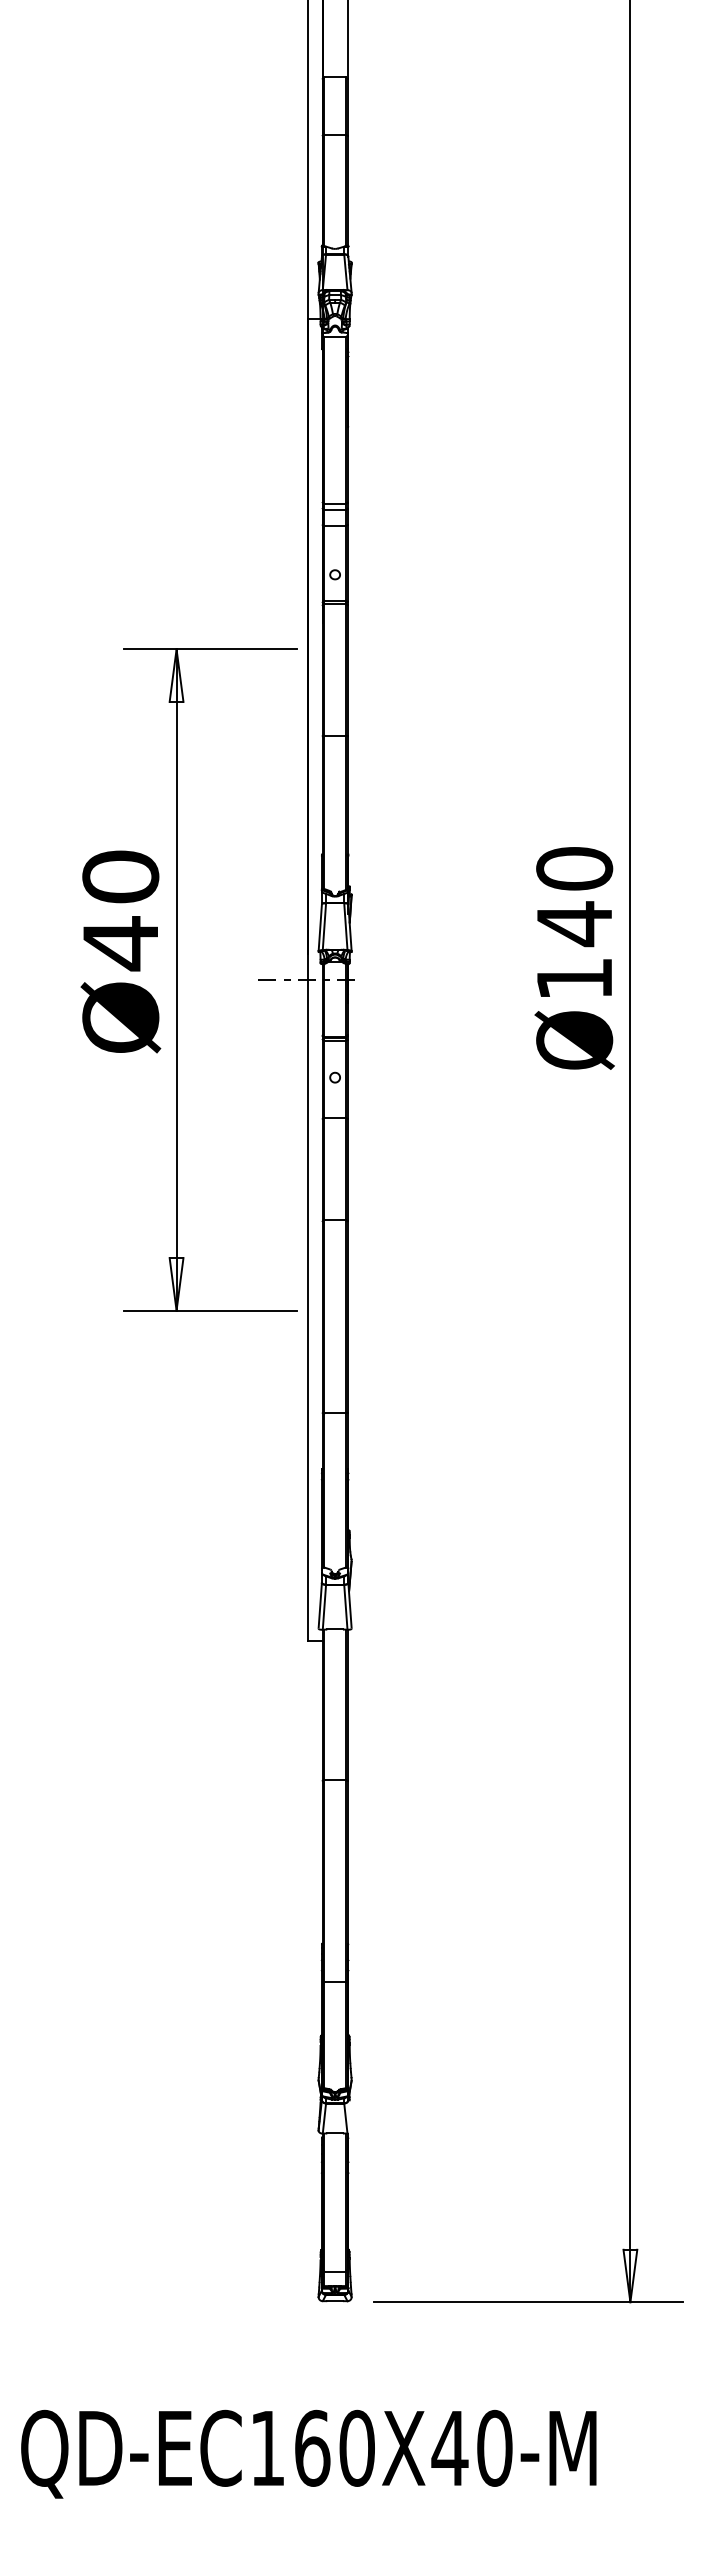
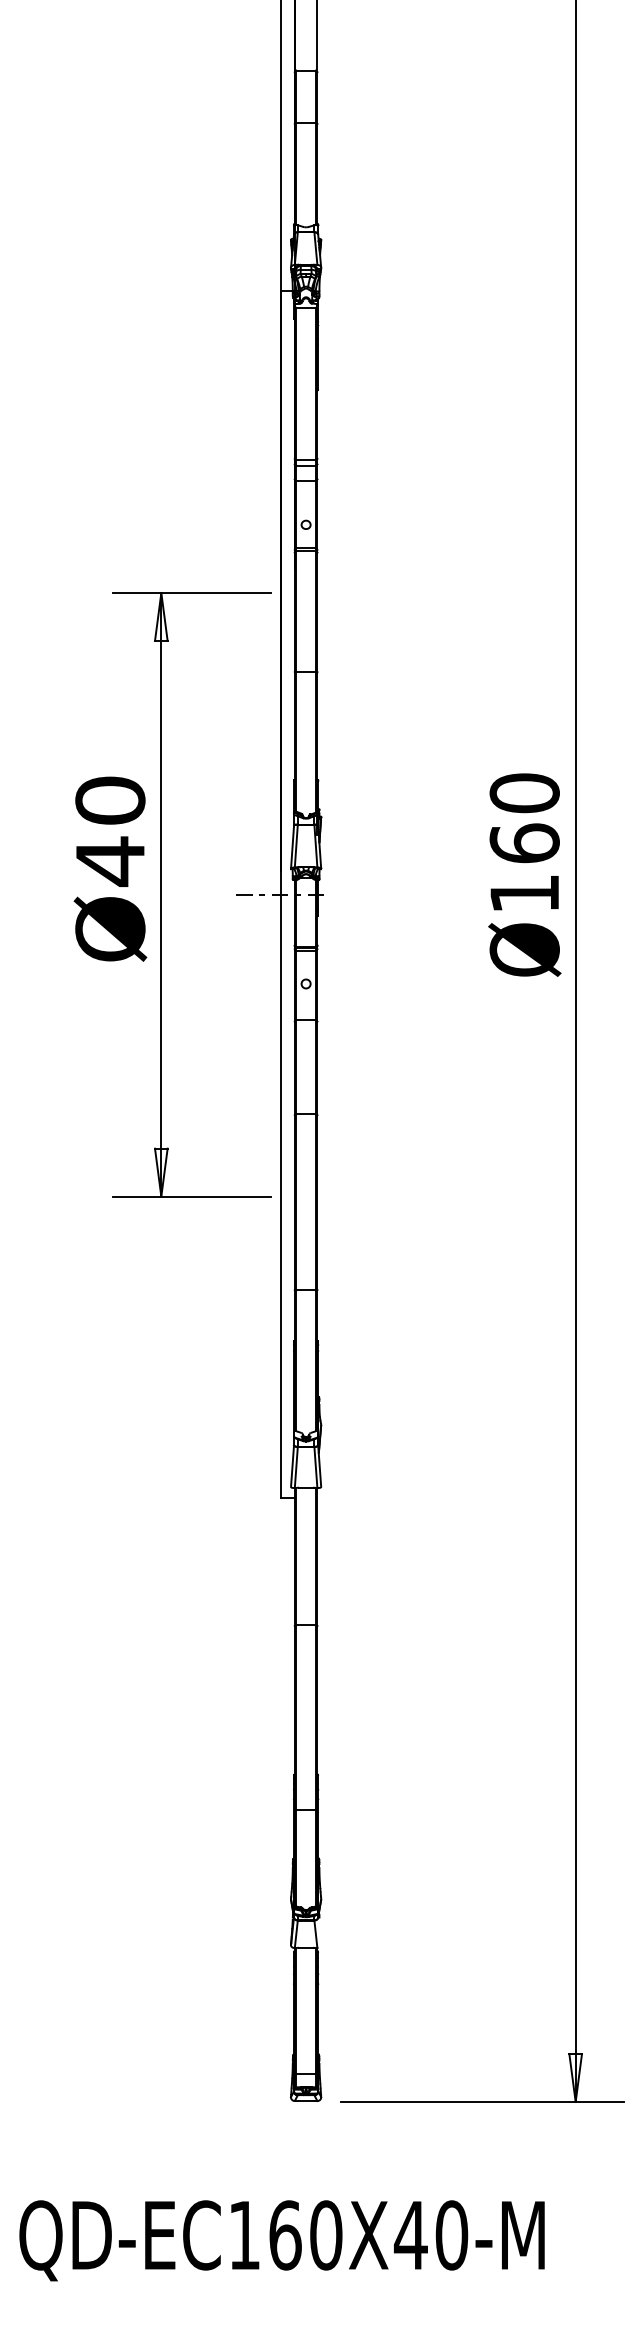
text: (574, 924) -> (524, 844), Ø140 -> Ø160

